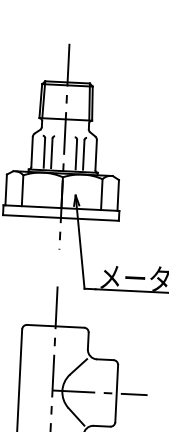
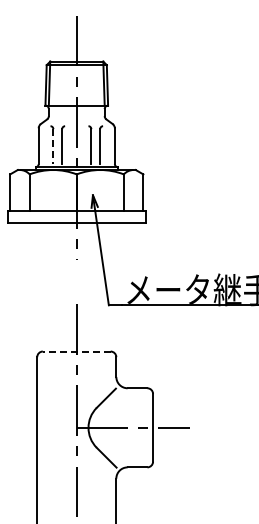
line: (44, 152) -> (53, 146), solid -> dashed
line: (55, 326) -> (76, 351), solid -> dashed

